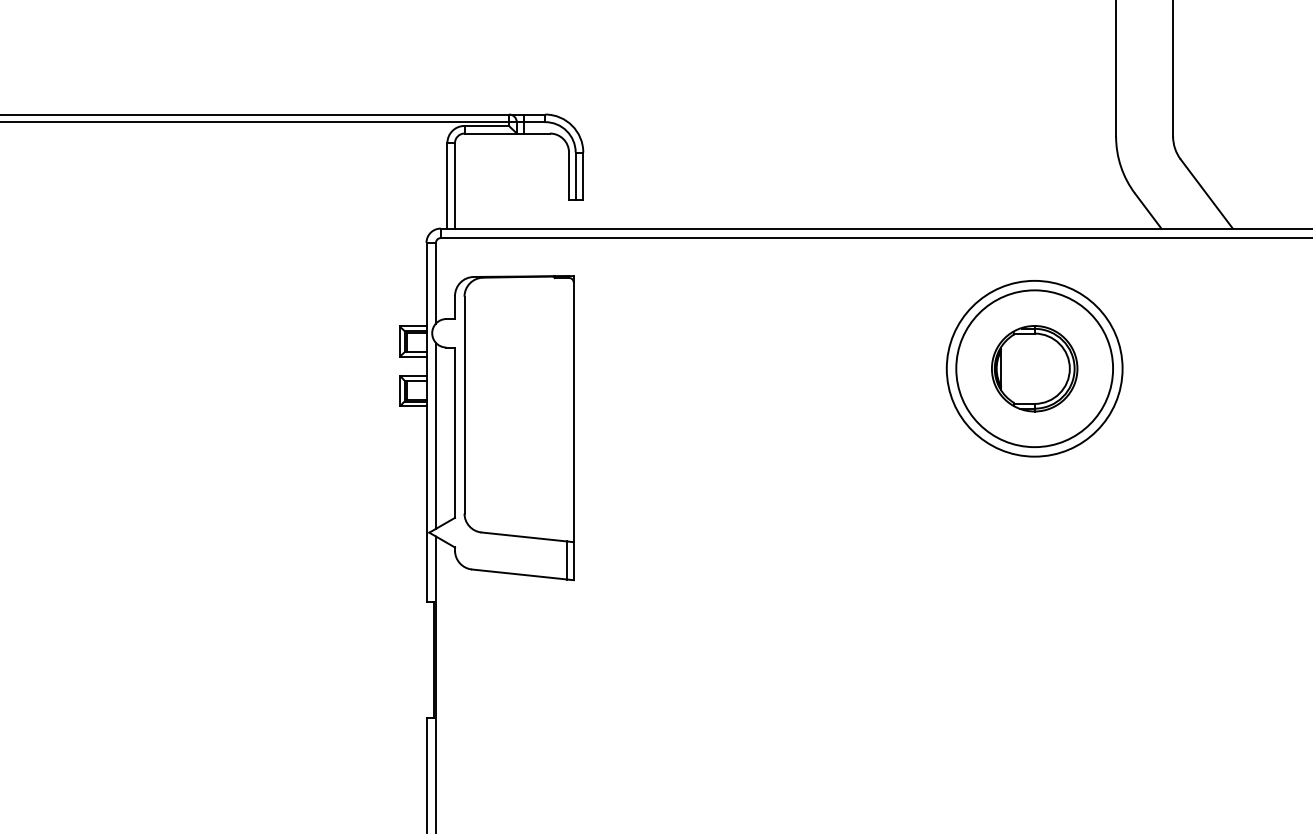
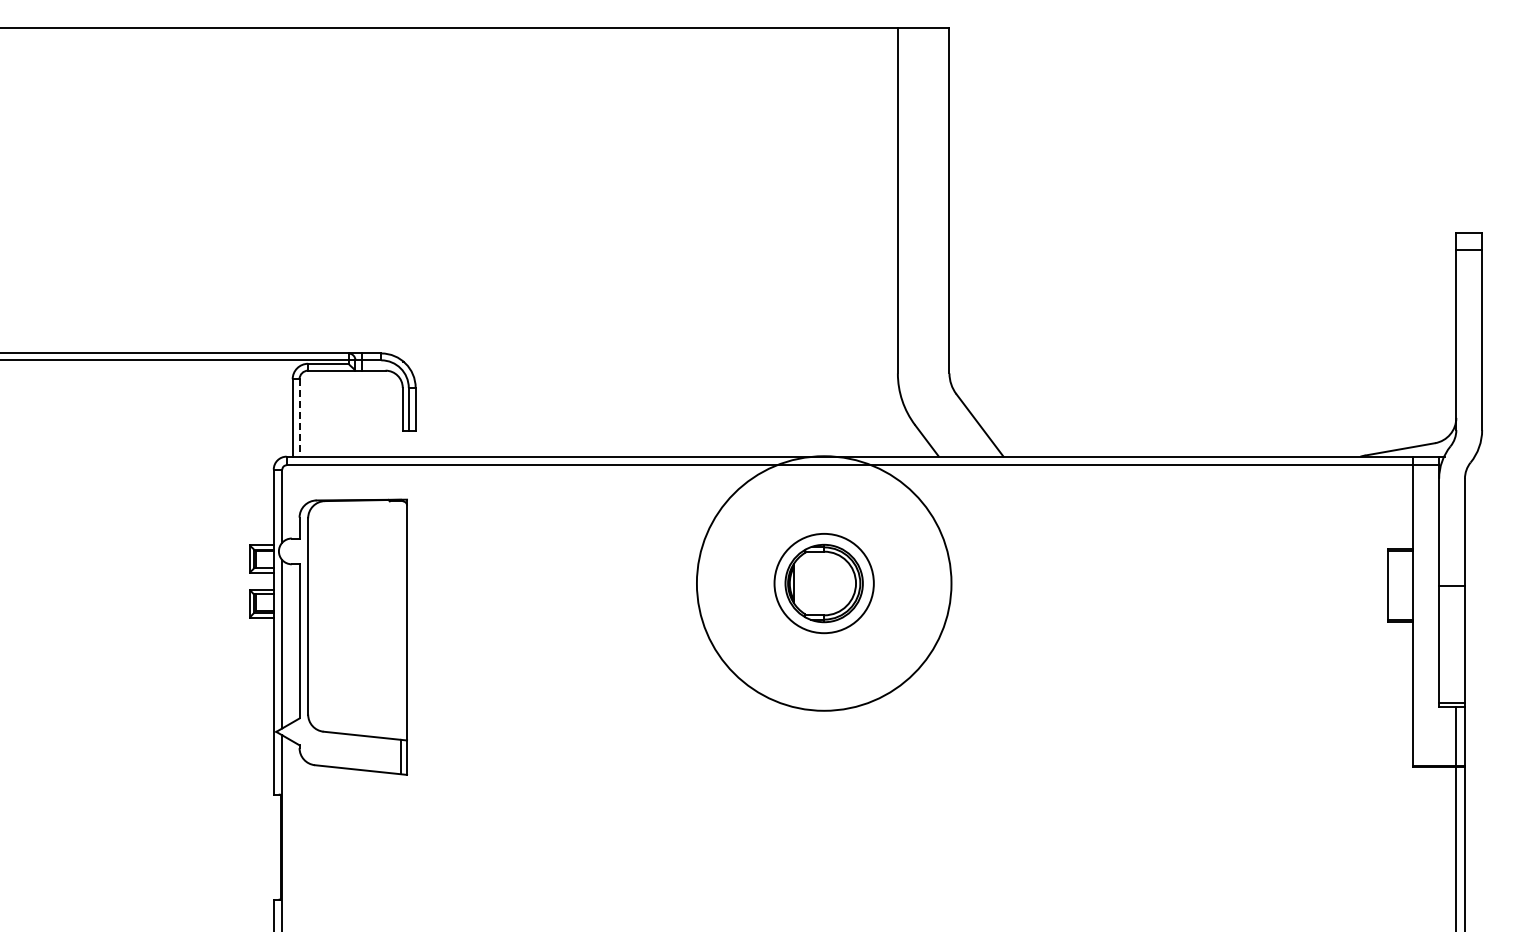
line: (454, 185) -> (299, 417), solid -> dashed
circle: (1033, 368) -> (823, 583), size x1.6
circle: (1035, 368) -> (824, 583), size x0.7

